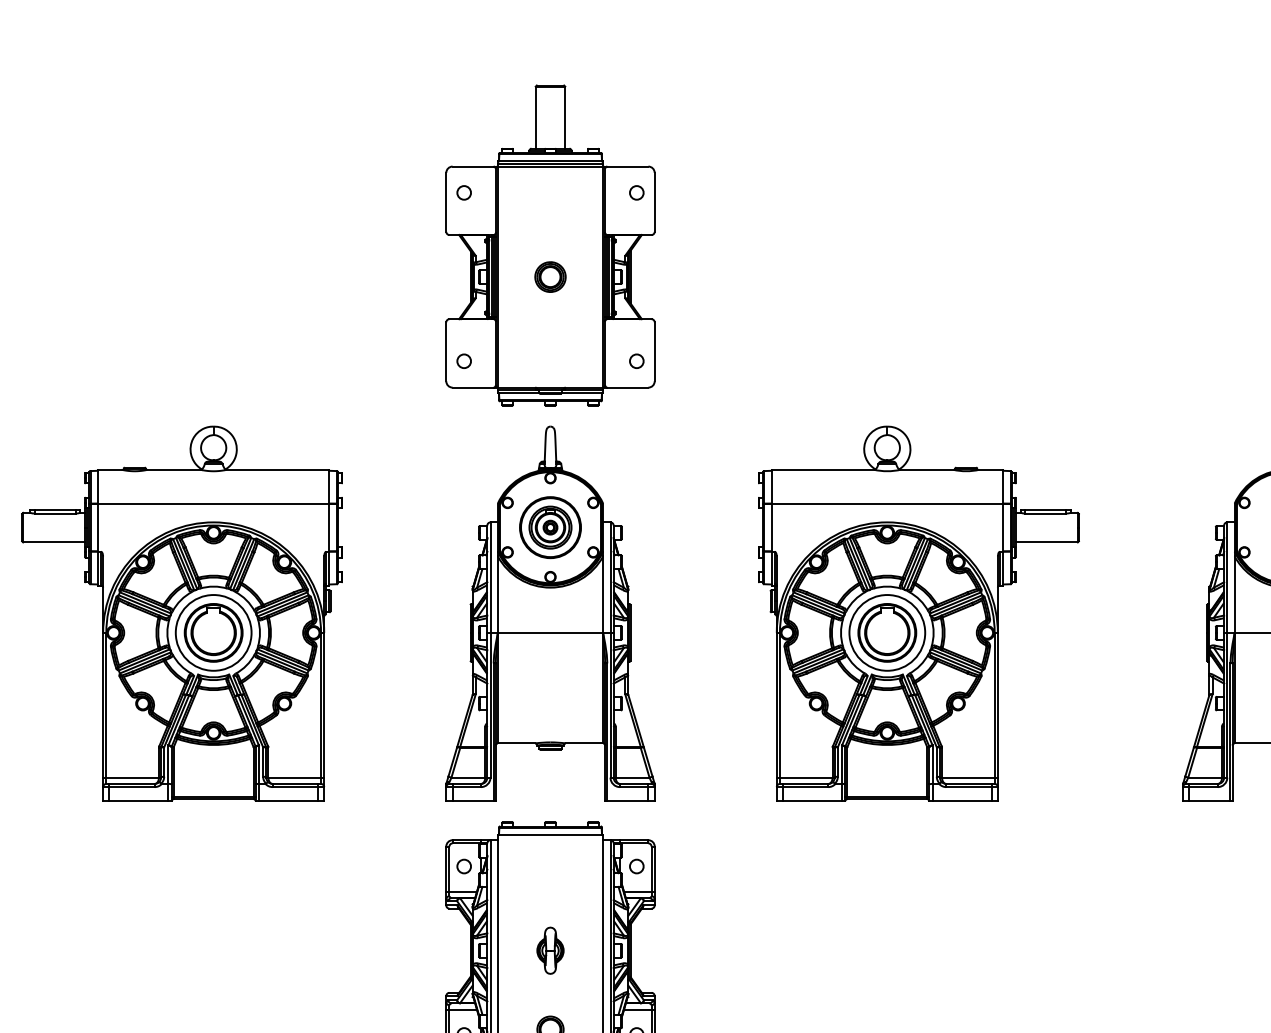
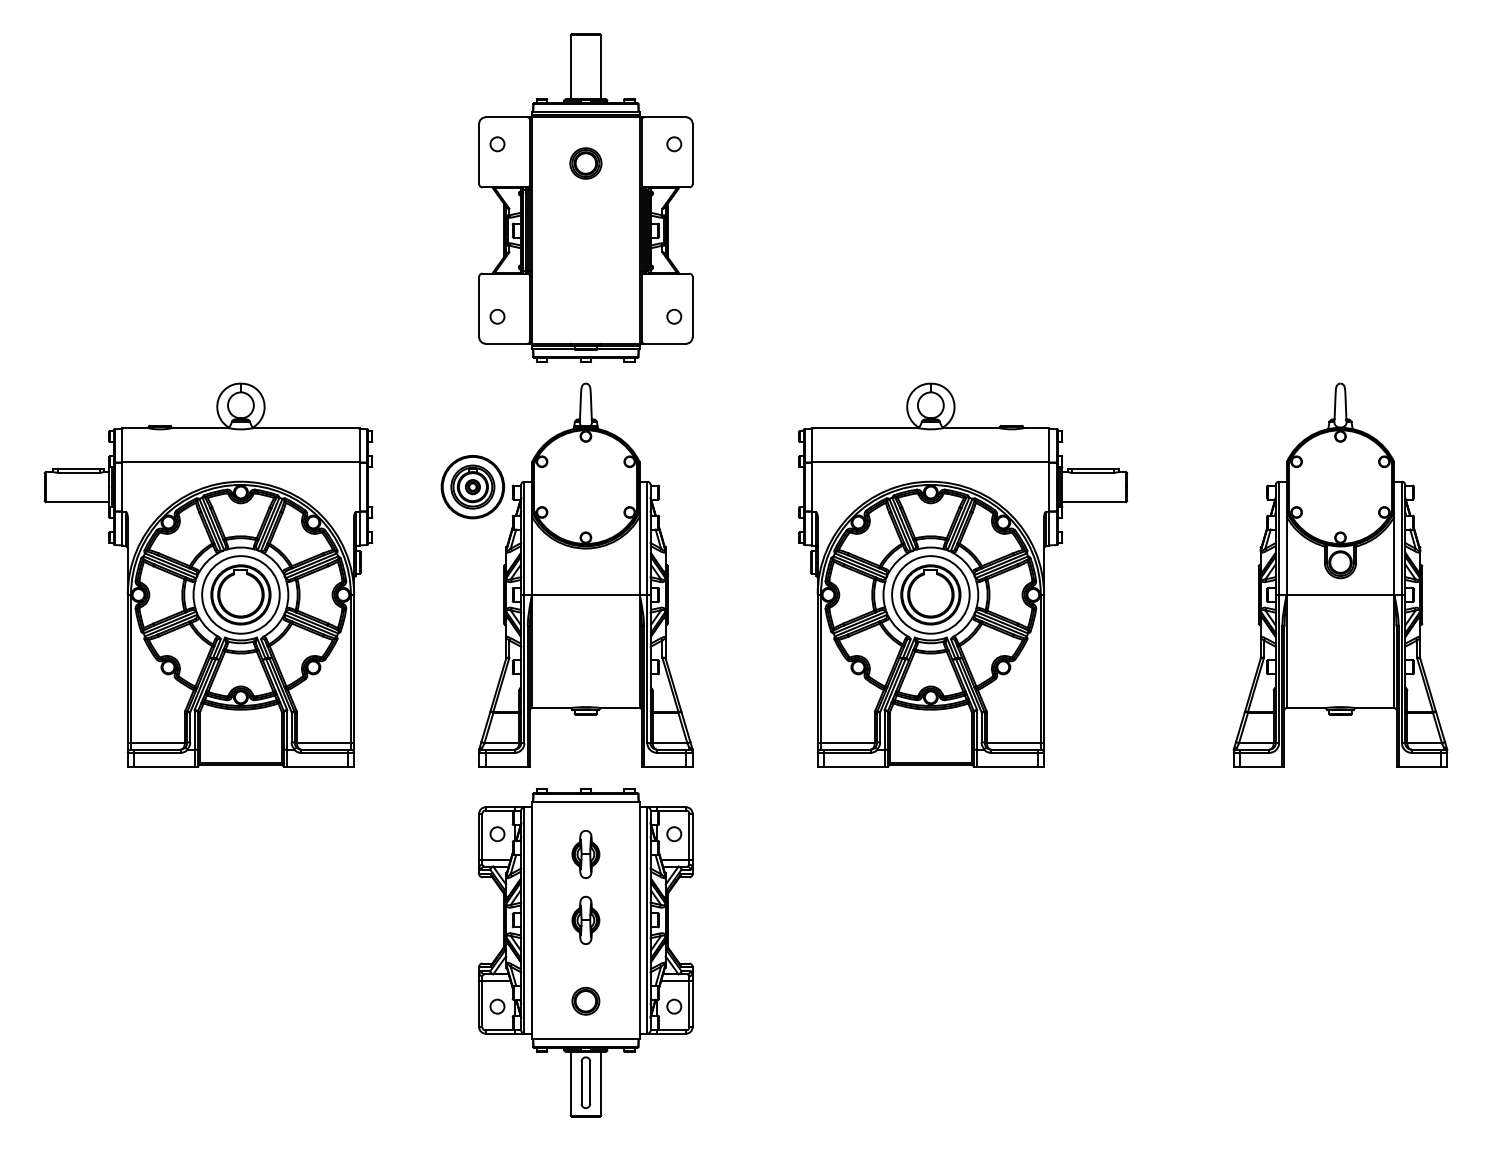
part: (550, 277) -> (585, 163), moved
part: (550, 528) -> (472, 487), moved
part: (550, 885) -> (585, 853), added

